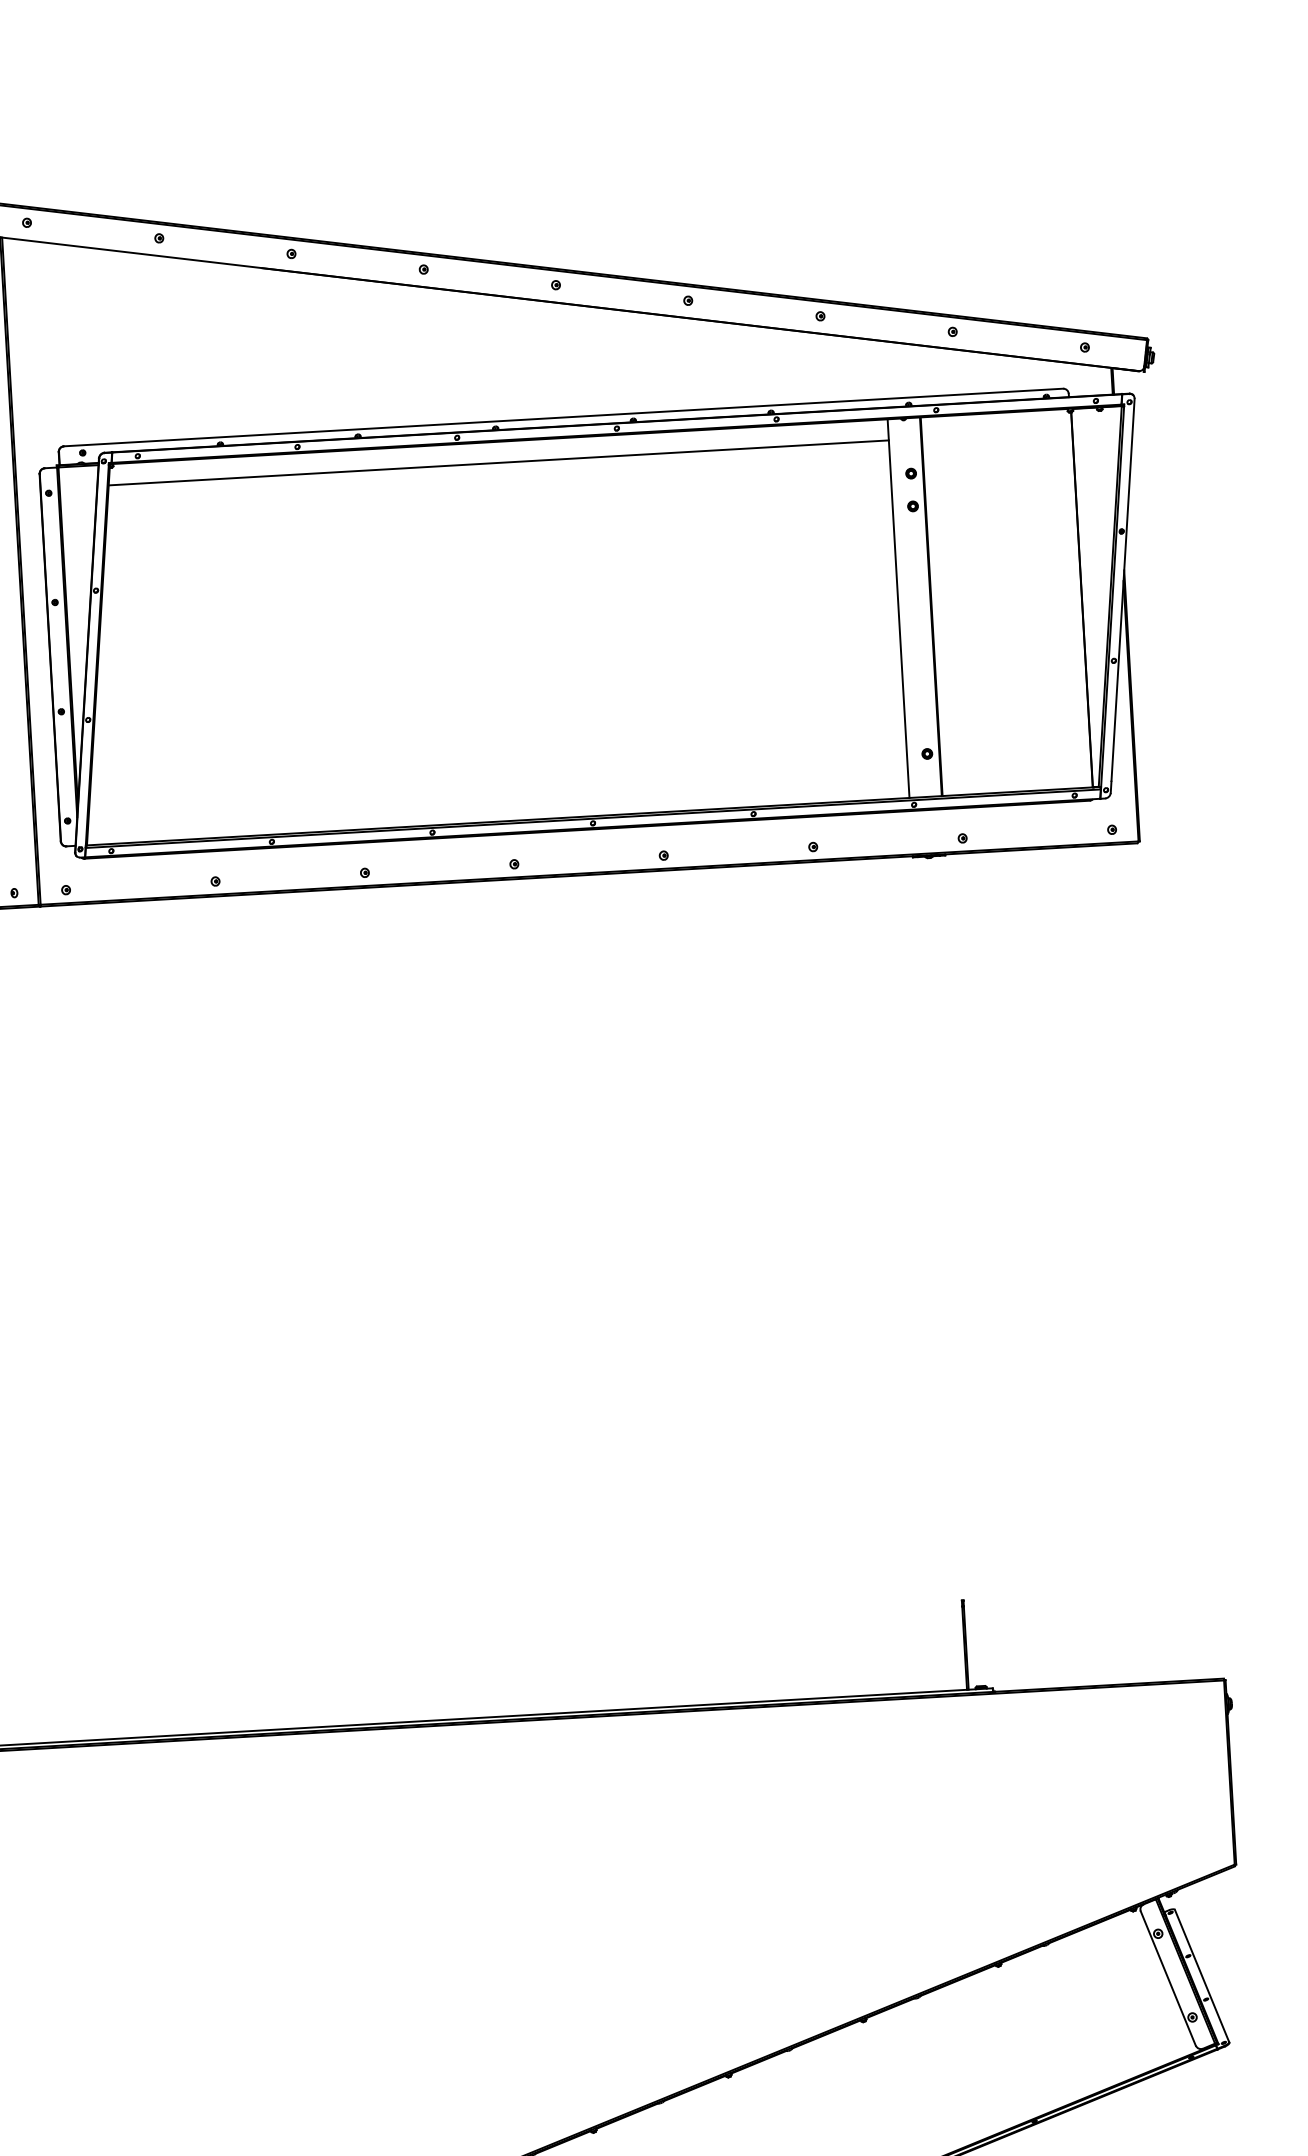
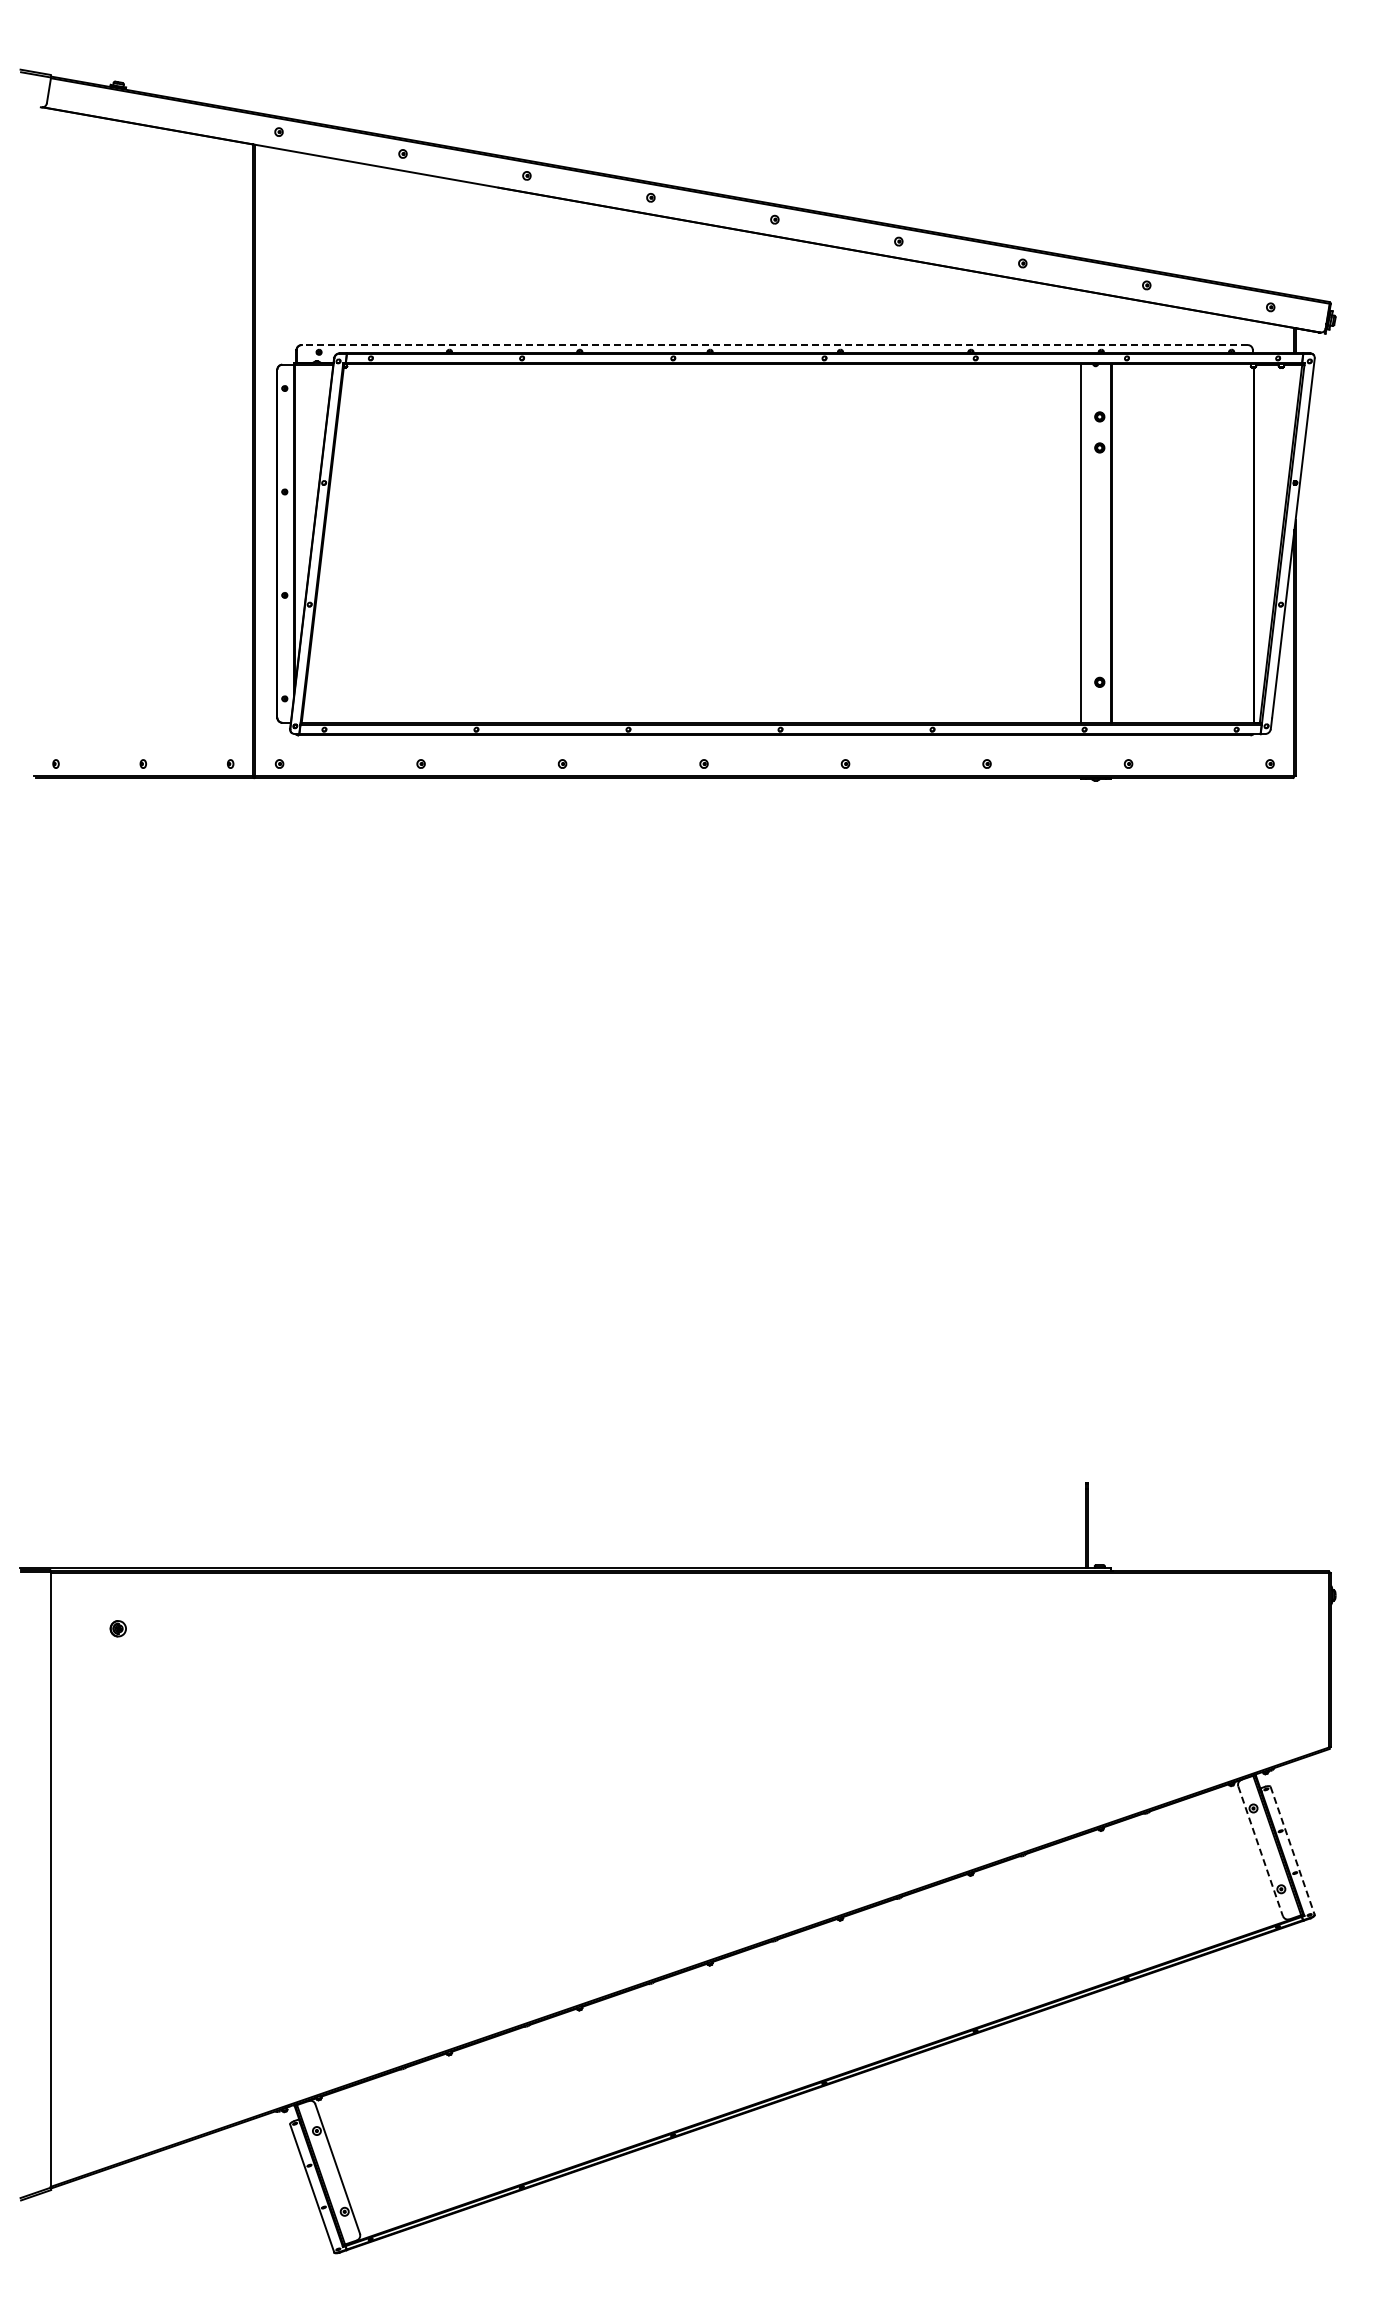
line: (563, 418) -> (774, 345), solid -> dashed
line: (498, 463) -> (710, 384), removed
line: (1201, 1975) -> (1292, 1850), solid -> dashed
line: (1168, 1978) -> (1260, 1851), solid -> dashed

